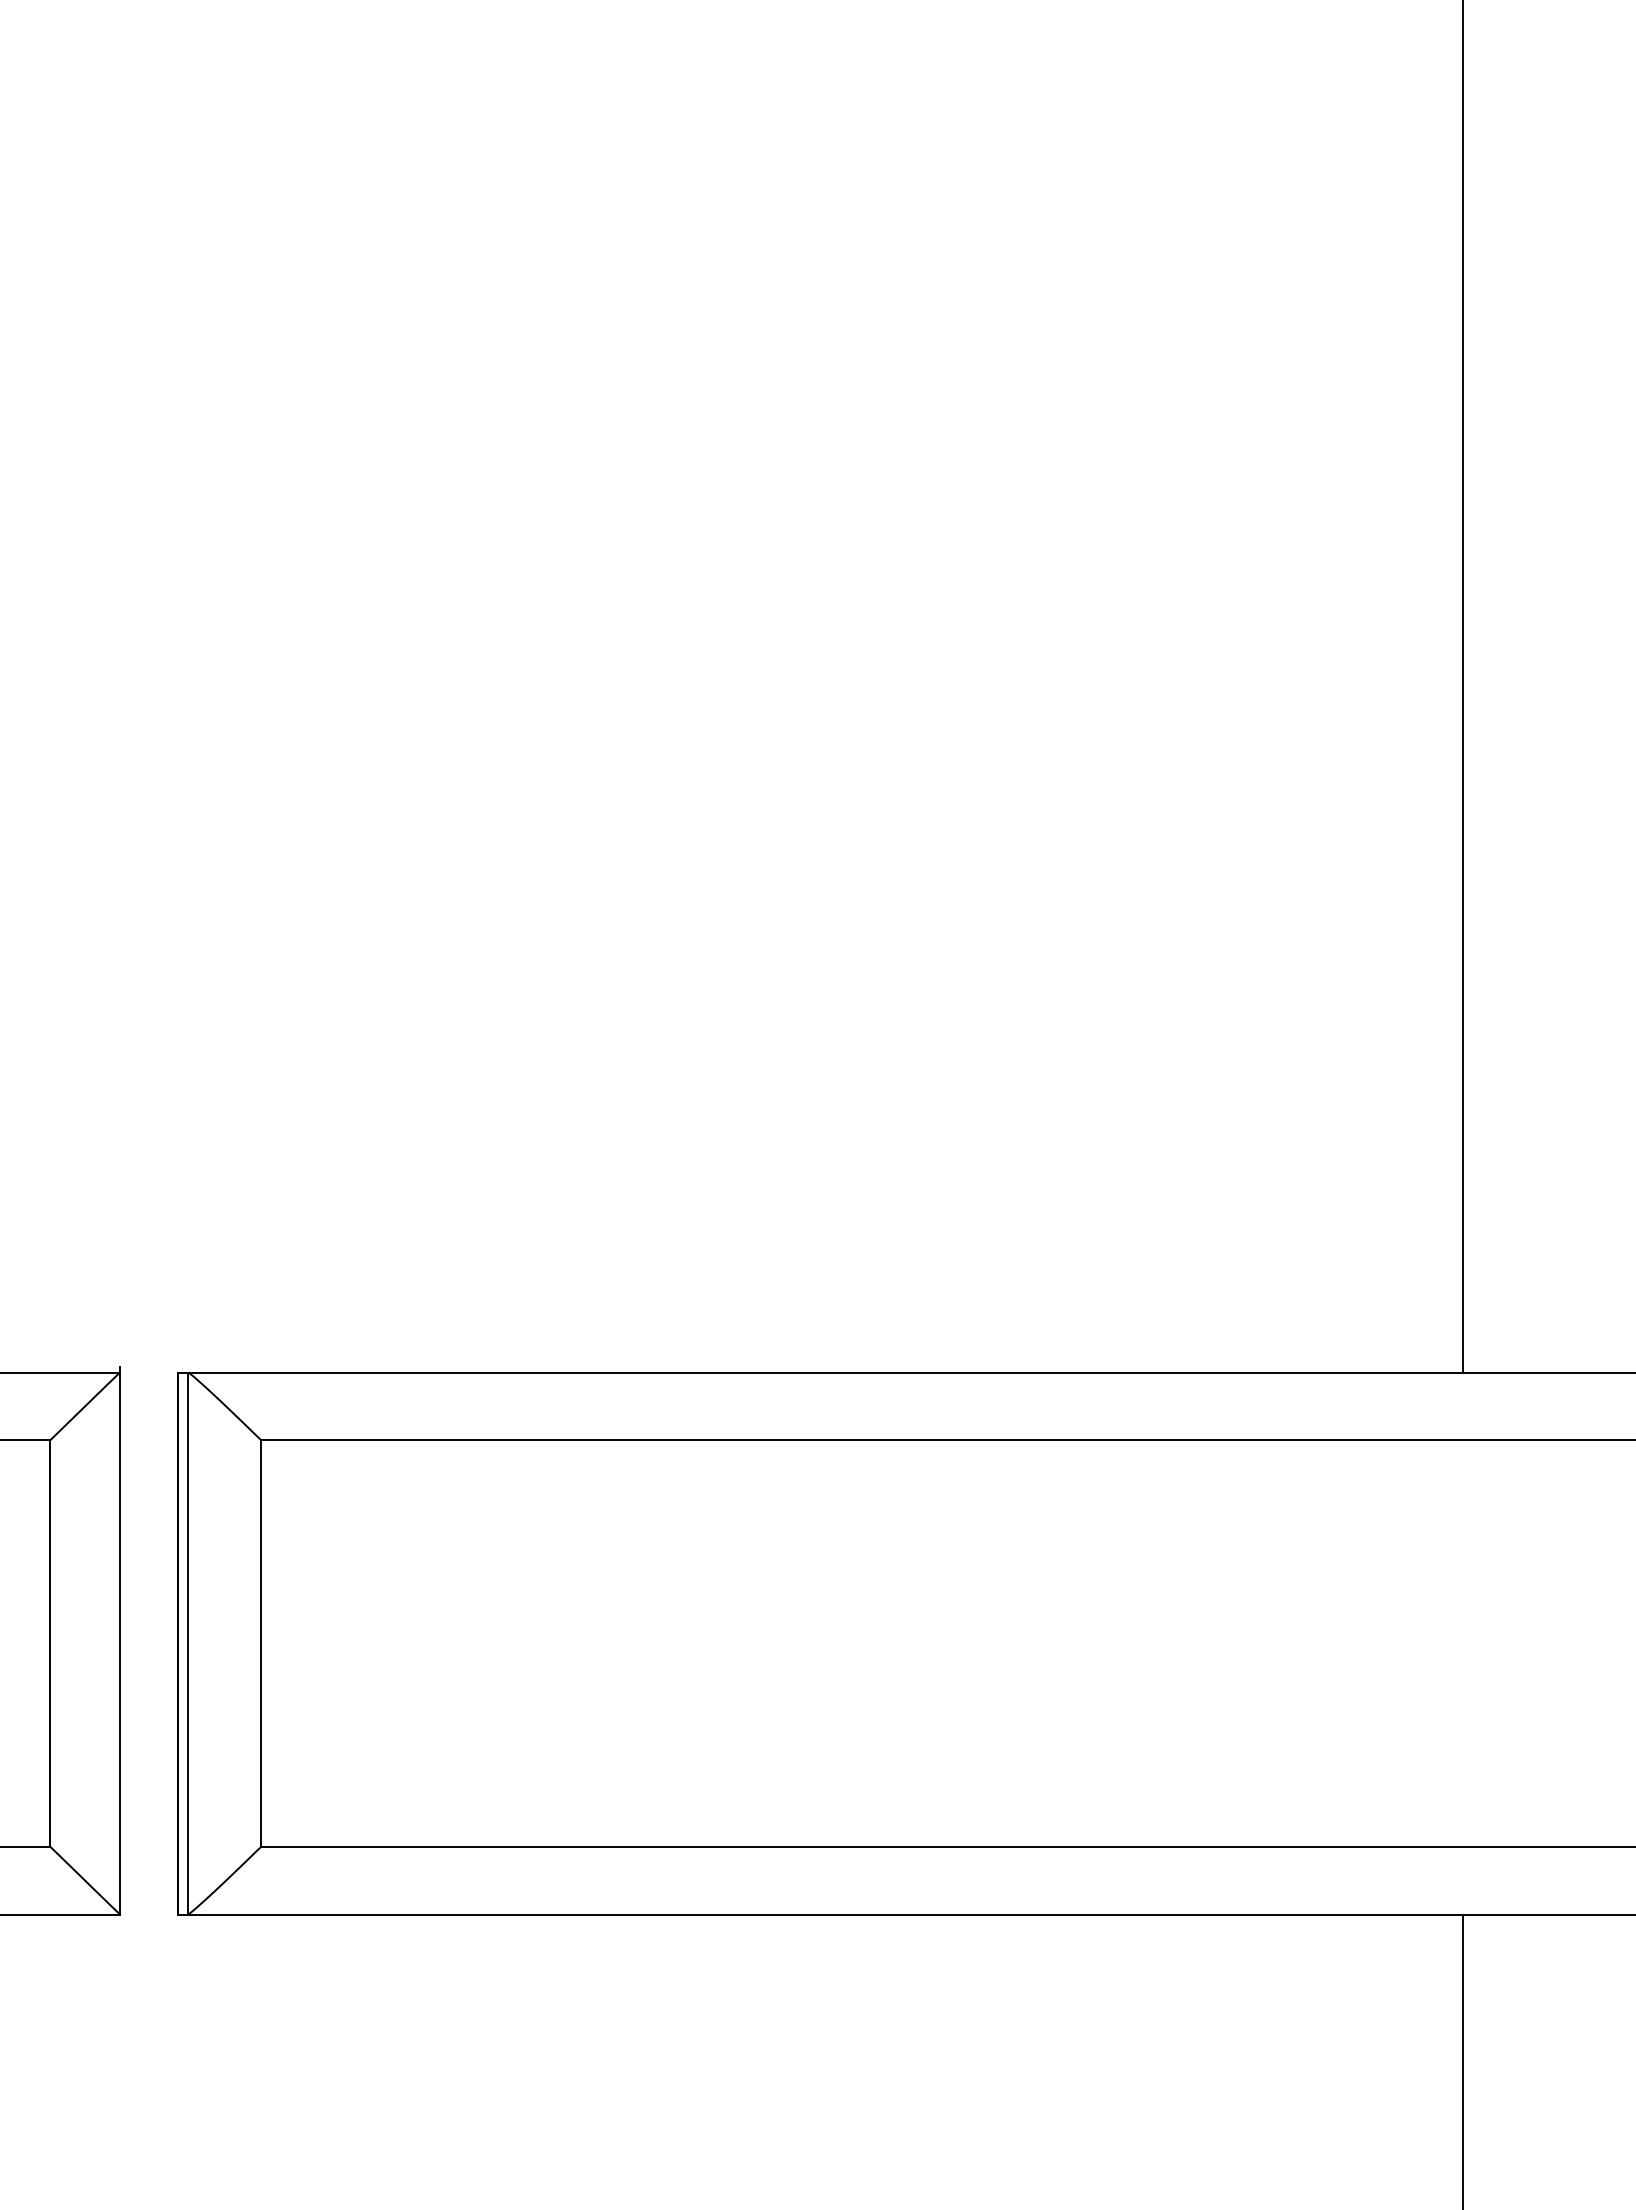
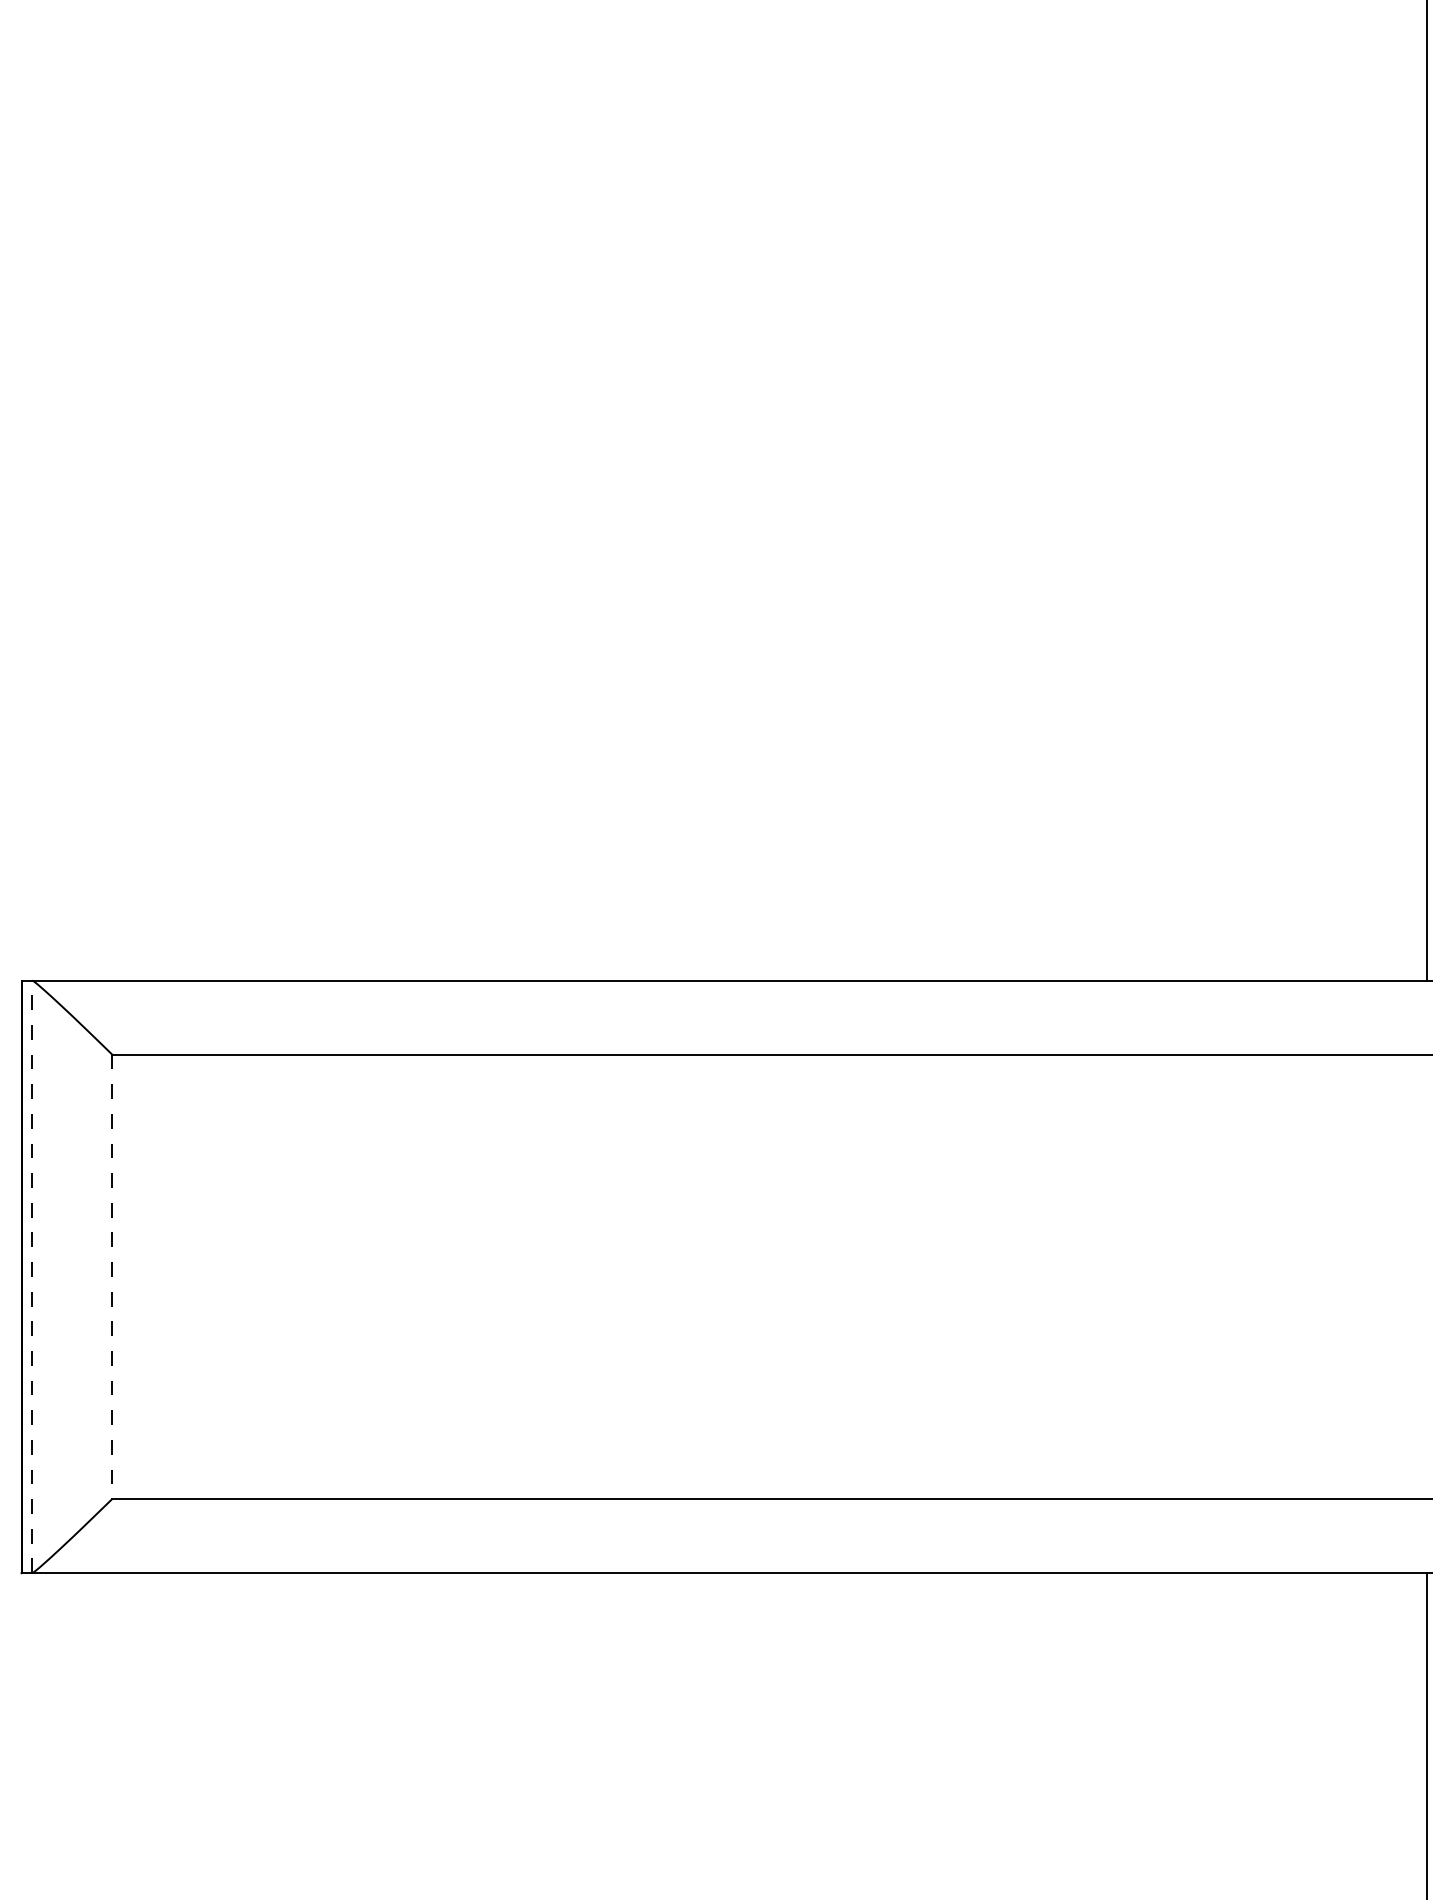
line: (187, 1643) -> (31, 1276), solid -> dashed
line: (261, 1644) -> (112, 1277), solid -> dashed

